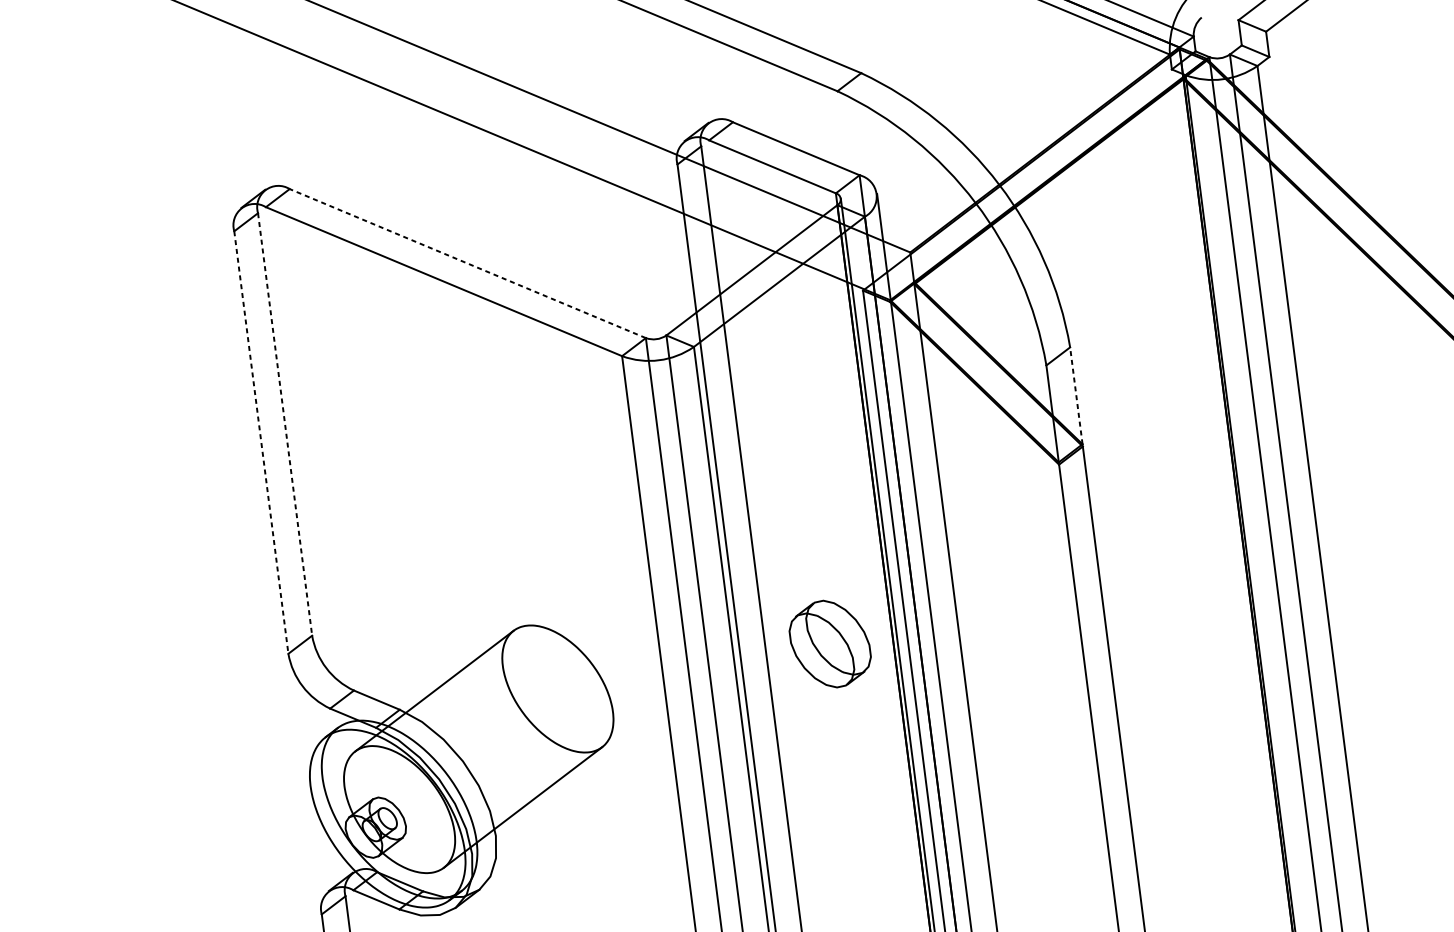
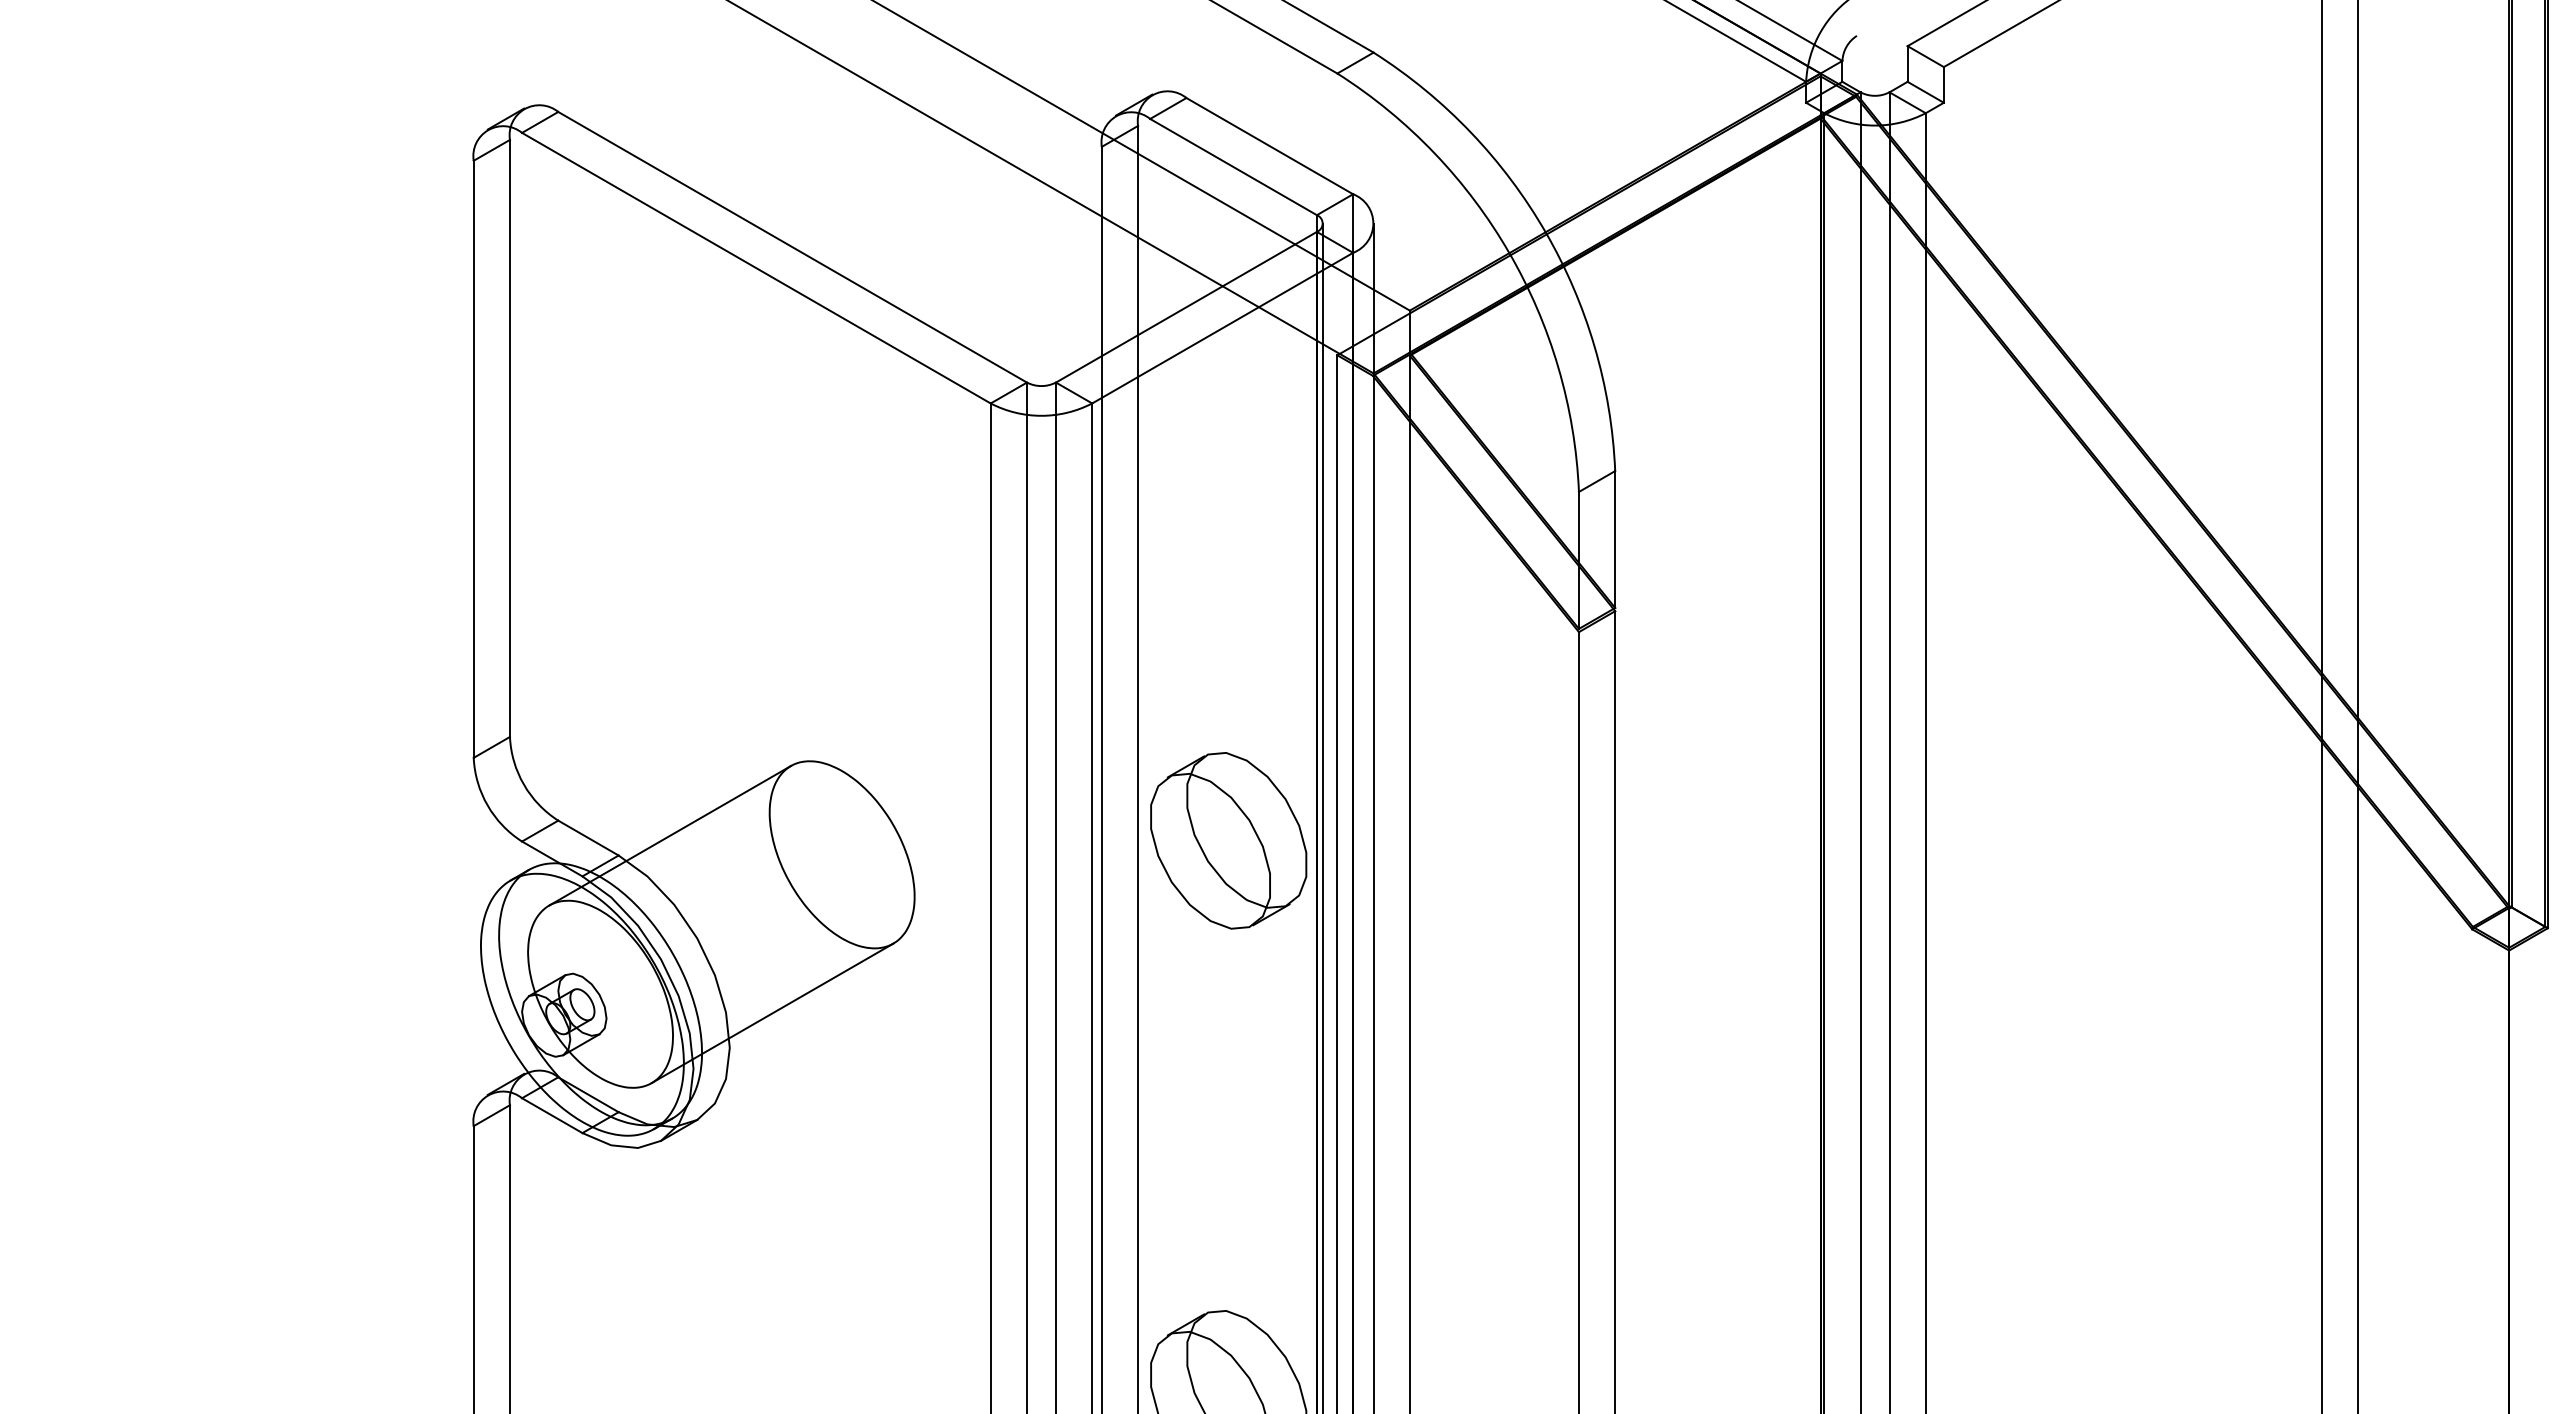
line: (467, 263) -> (792, 247), dashed -> solid
line: (1076, 395) -> (1615, 539), dashed -> solid
line: (284, 424) -> (509, 438), dashed -> solid
line: (261, 442) -> (473, 459), dashed -> solid
part: (829, 643) -> (1228, 840), size x1.43

